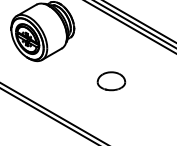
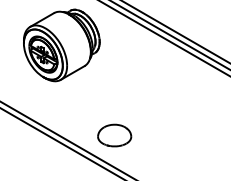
part: (111, 81) -> (114, 135), moved

